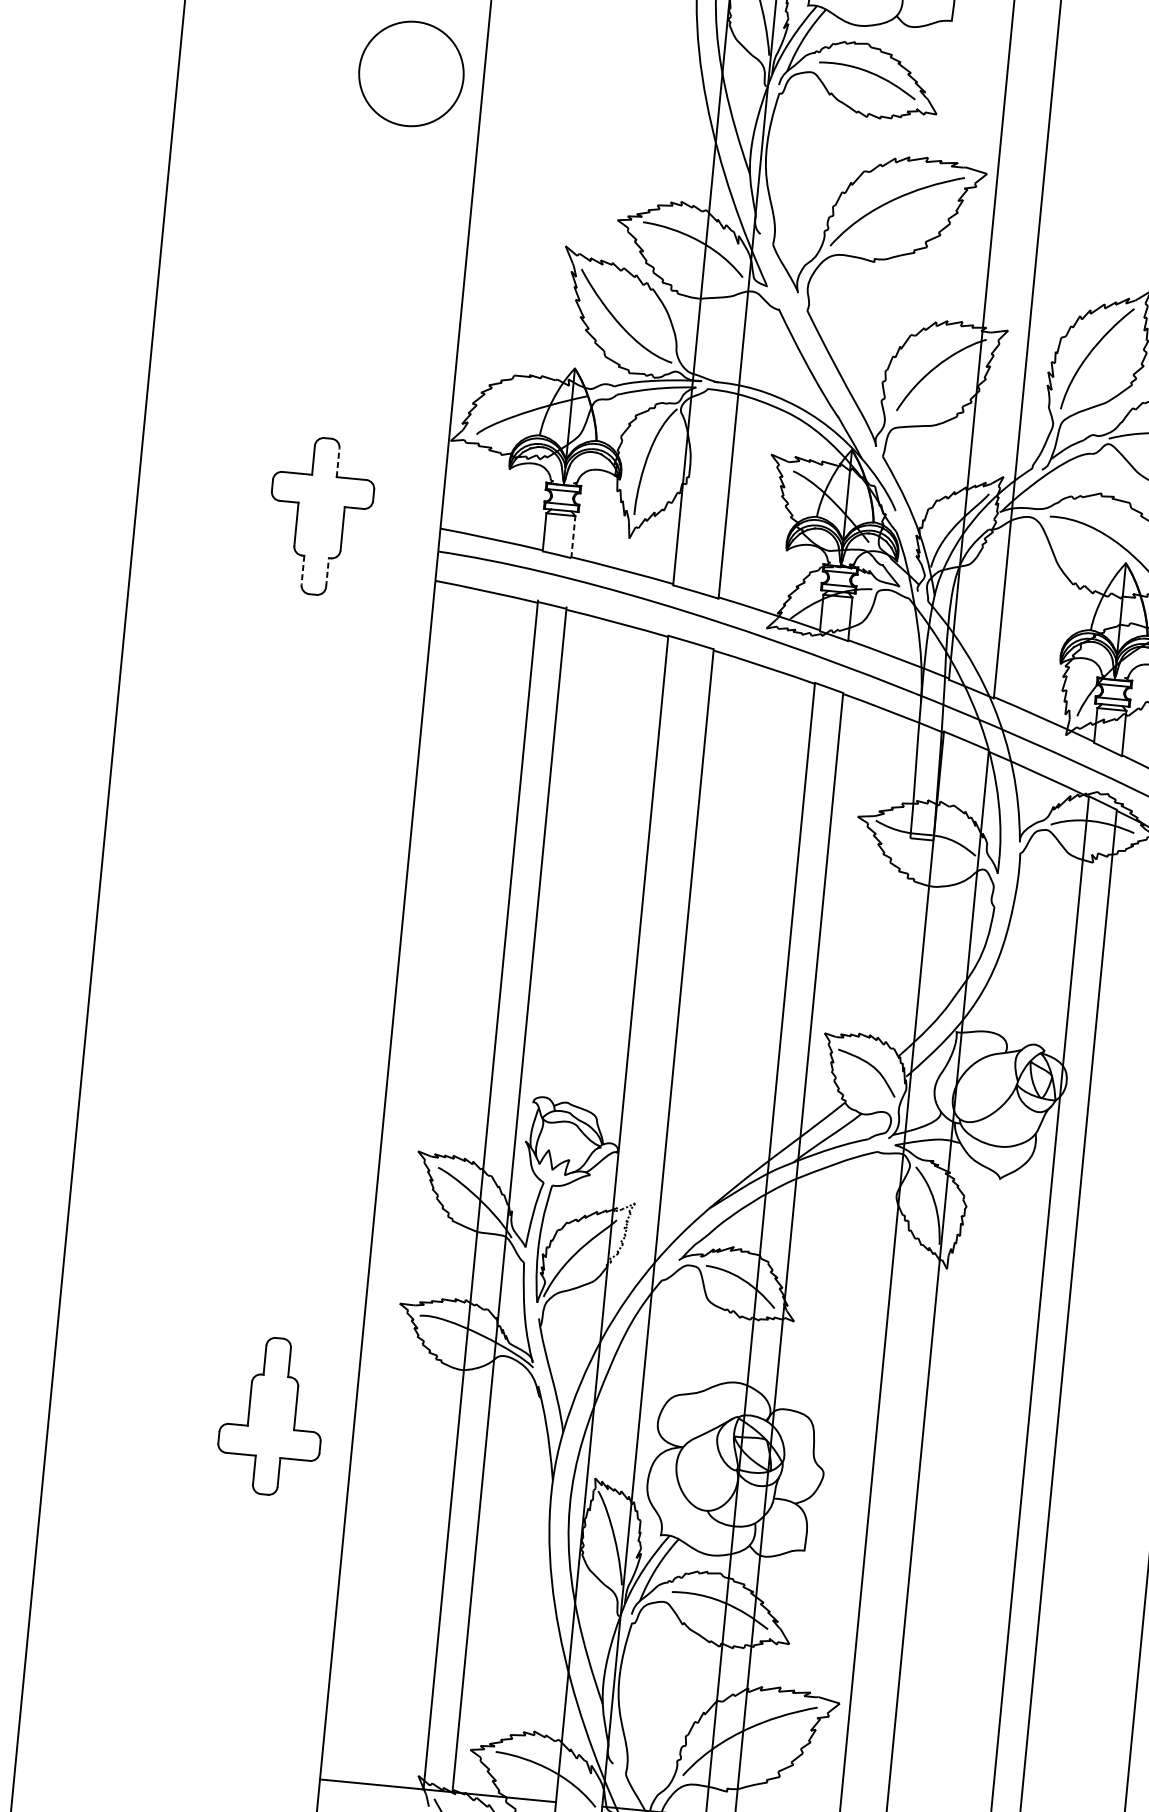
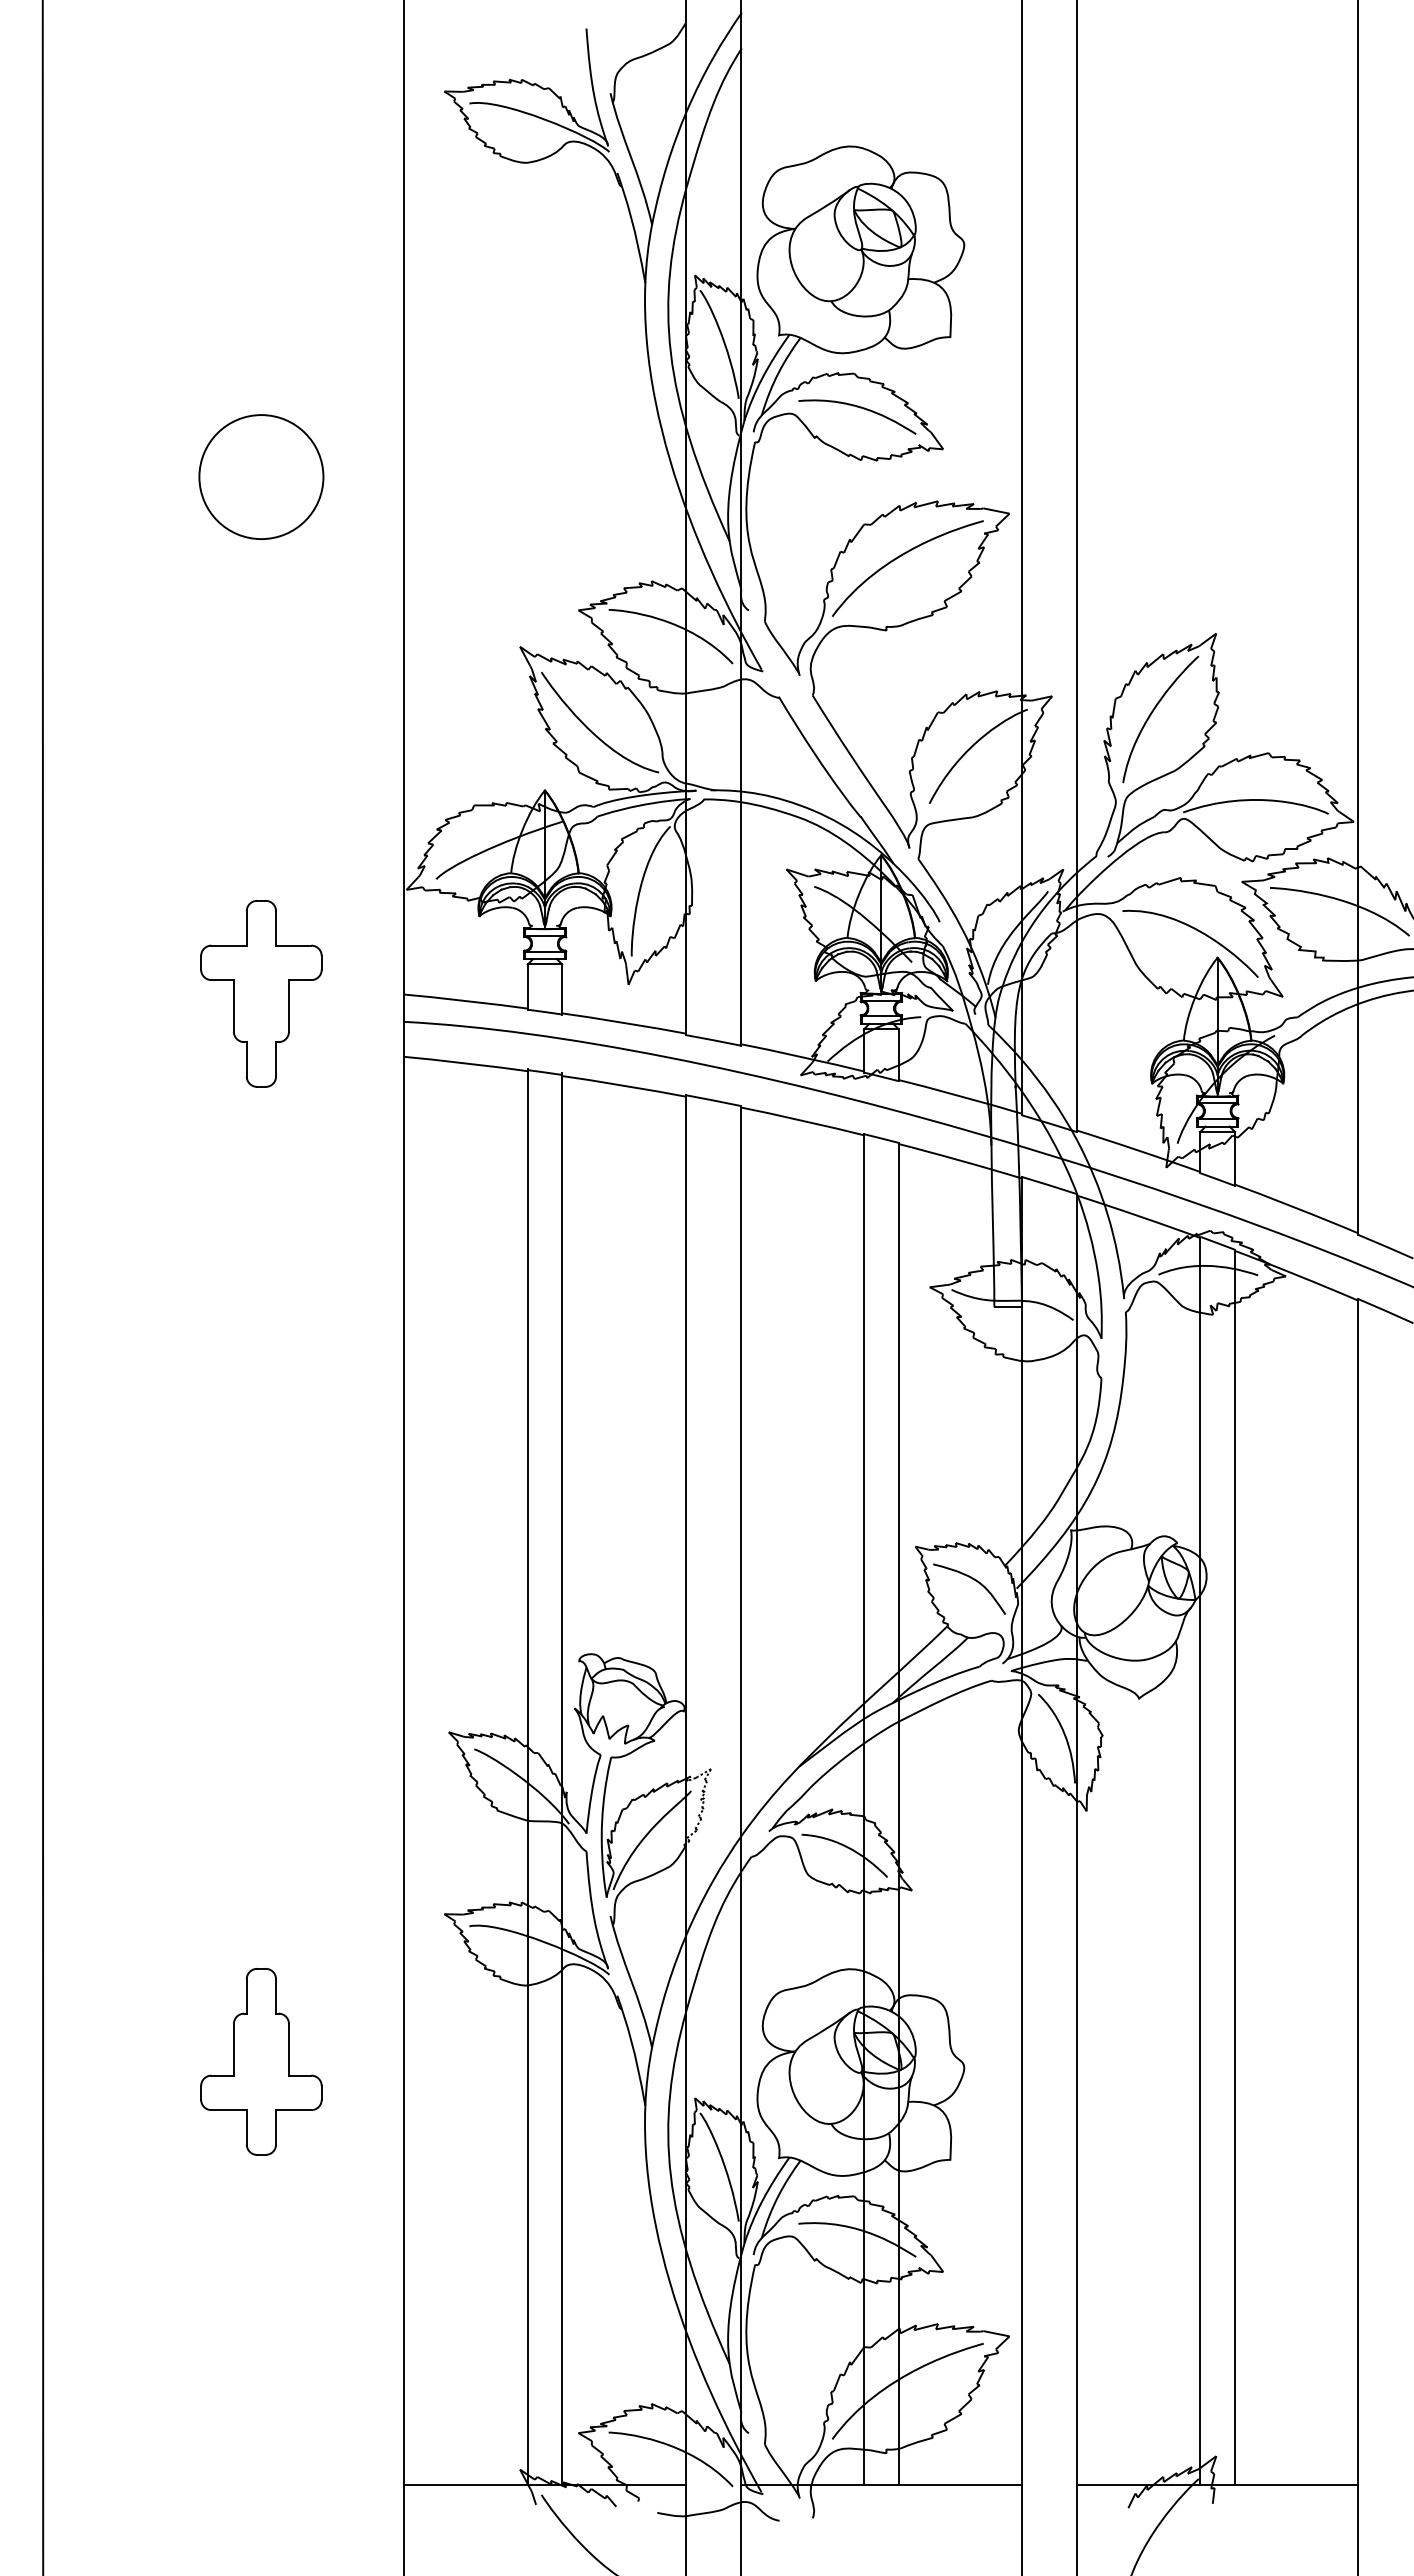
part: (411, 73) -> (261, 476), moved
line: (338, 461) -> (276, 927), dashed -> solid
line: (573, 537) -> (562, 989), dashed -> solid
line: (302, 570) -> (246, 1059), dashed -> solid
line: (327, 571) -> (276, 1058), dashed -> solid
part: (272, 1416) -> (261, 2061), moved

